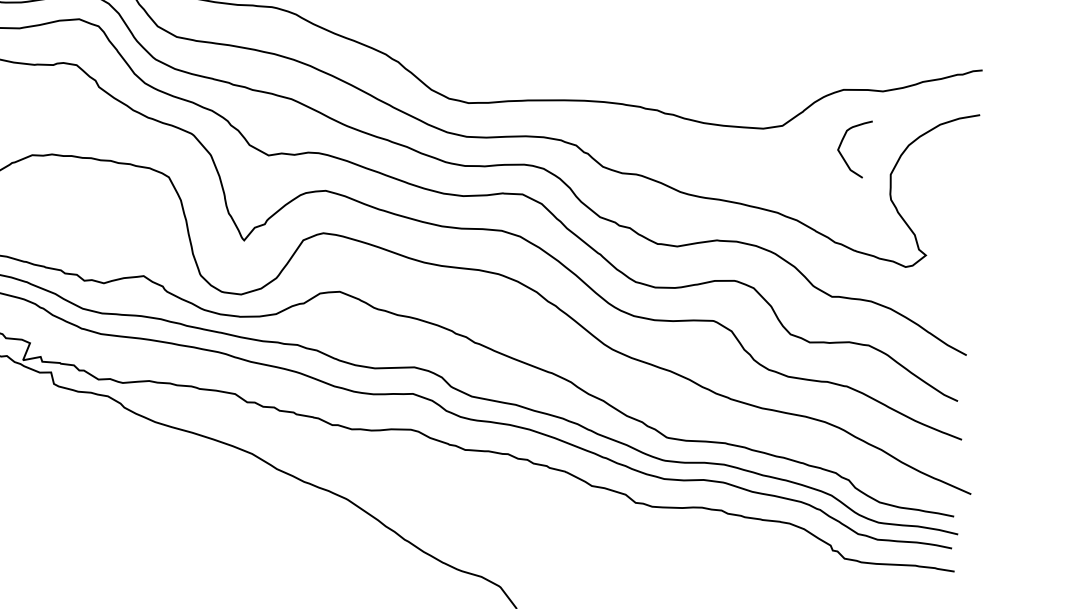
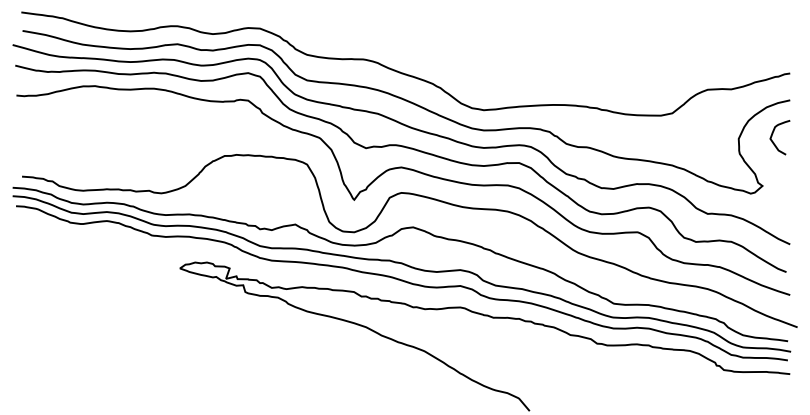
curve: (841, 146) -> (772, 136), moved

